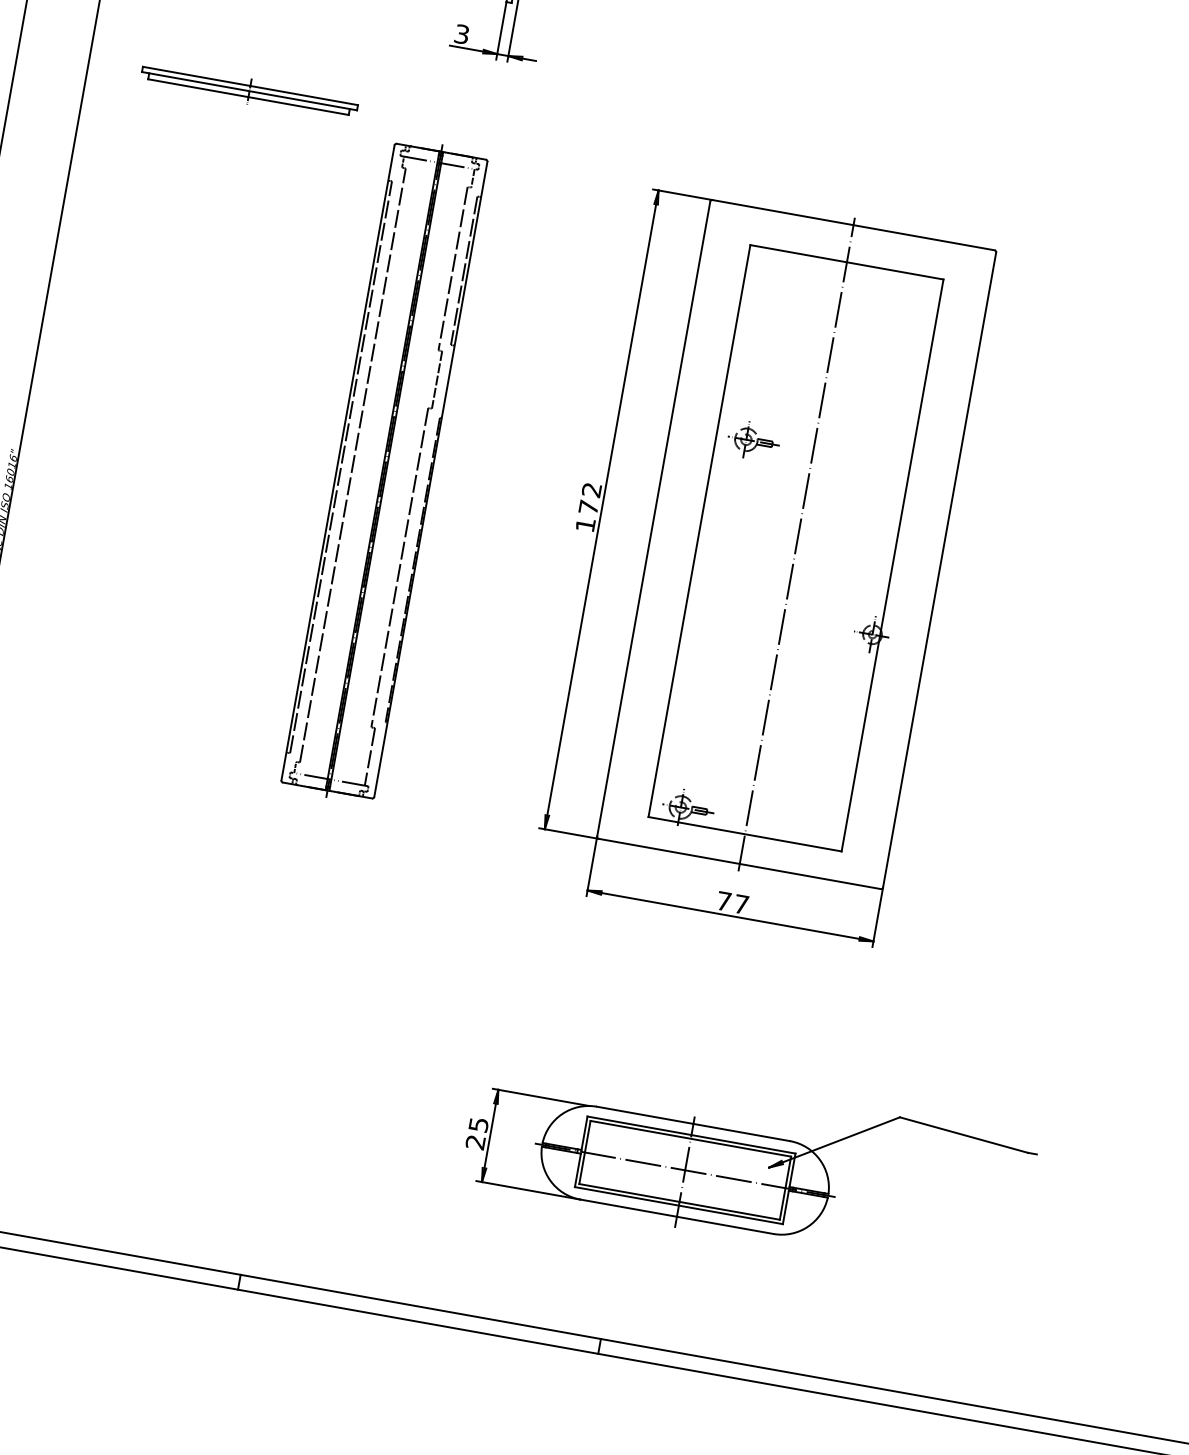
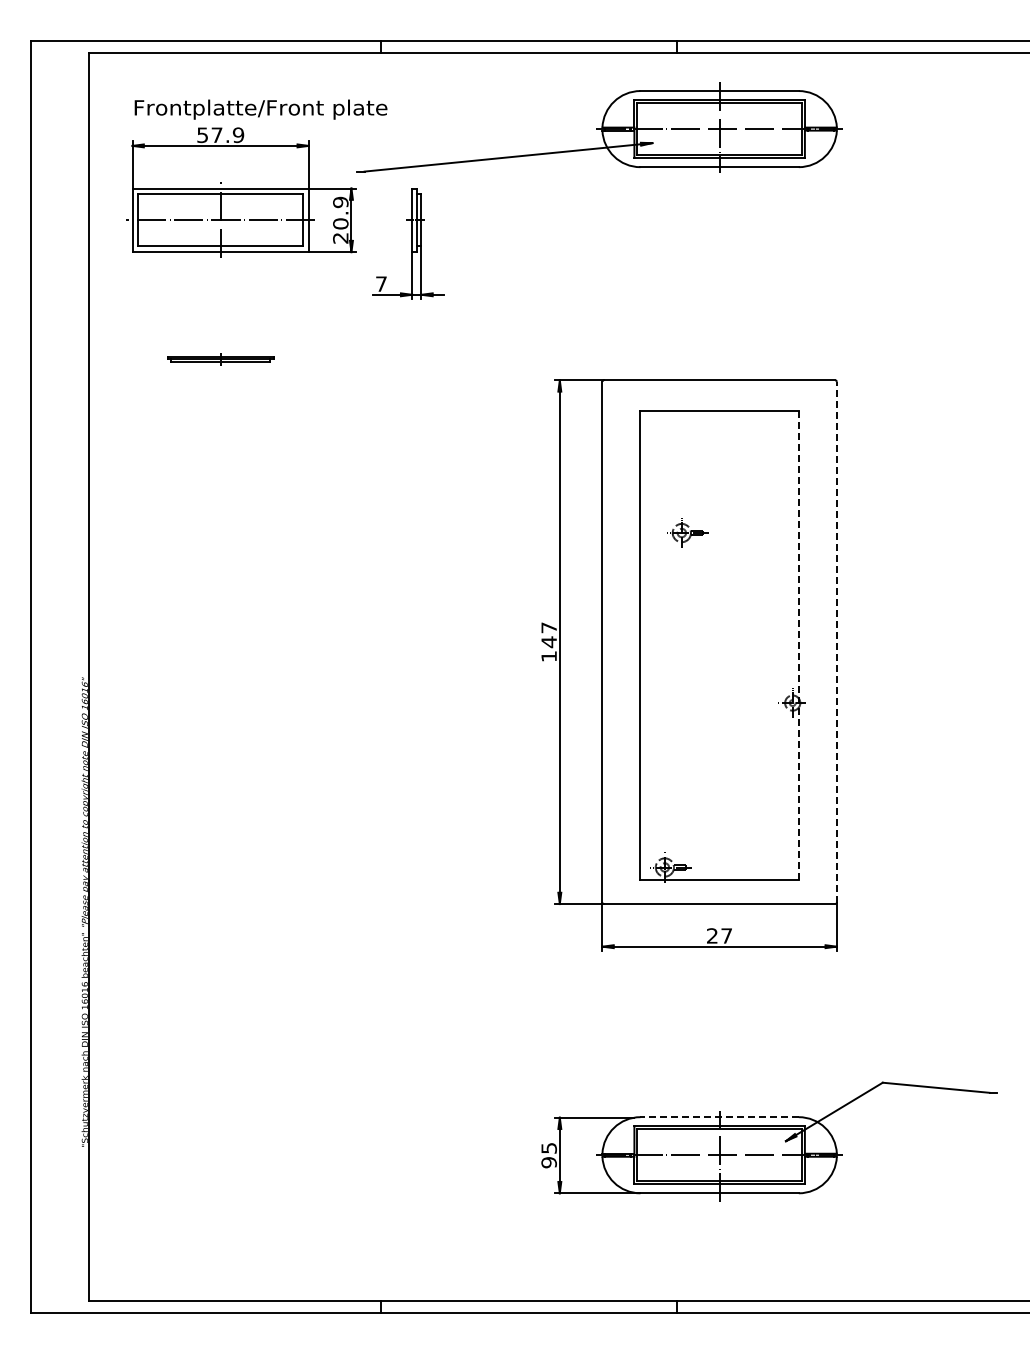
text: (462, 33) -> (381, 283), 3 -> 7
part: (249, 90) -> (220, 358), size x0.6
part: (753, 440) -> (687, 532), moved
part: (384, 470) -> (381, 641), removed
text: (589, 499) -> (548, 635), 172 -> 147
line: (796, 544) -> (719, 642), removed
line: (892, 565) -> (798, 645), solid -> dashed
line: (939, 569) -> (836, 641), solid -> dashed
text: (724, 900) -> (712, 935), 77 -> 27
line: (693, 1124) -> (719, 1117), solid -> dashed
text: (474, 1142) -> (548, 1162), 25 -> 95

